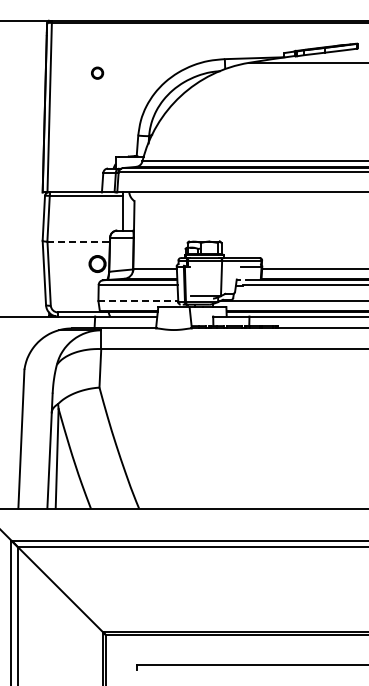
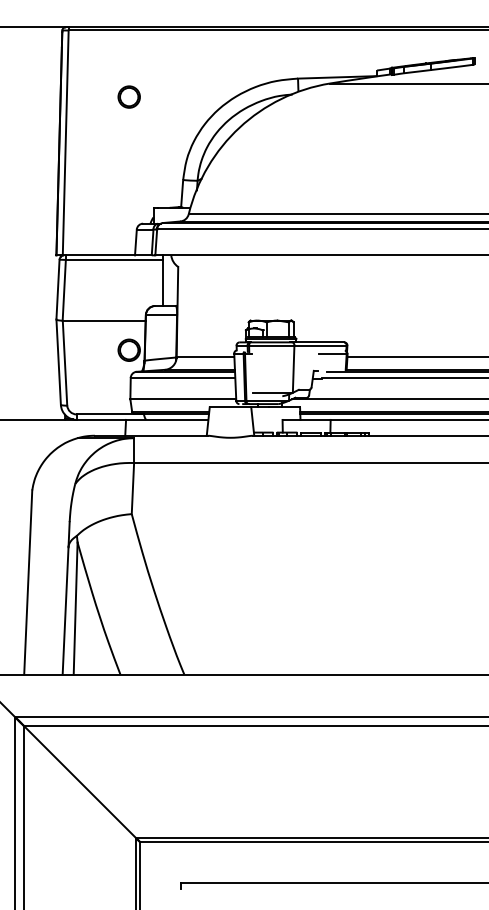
circle: (97, 73) -> (129, 97), size x1.43
line: (79, 241) -> (105, 320), dashed -> solid
line: (138, 301) -> (183, 399), dashed -> solid

